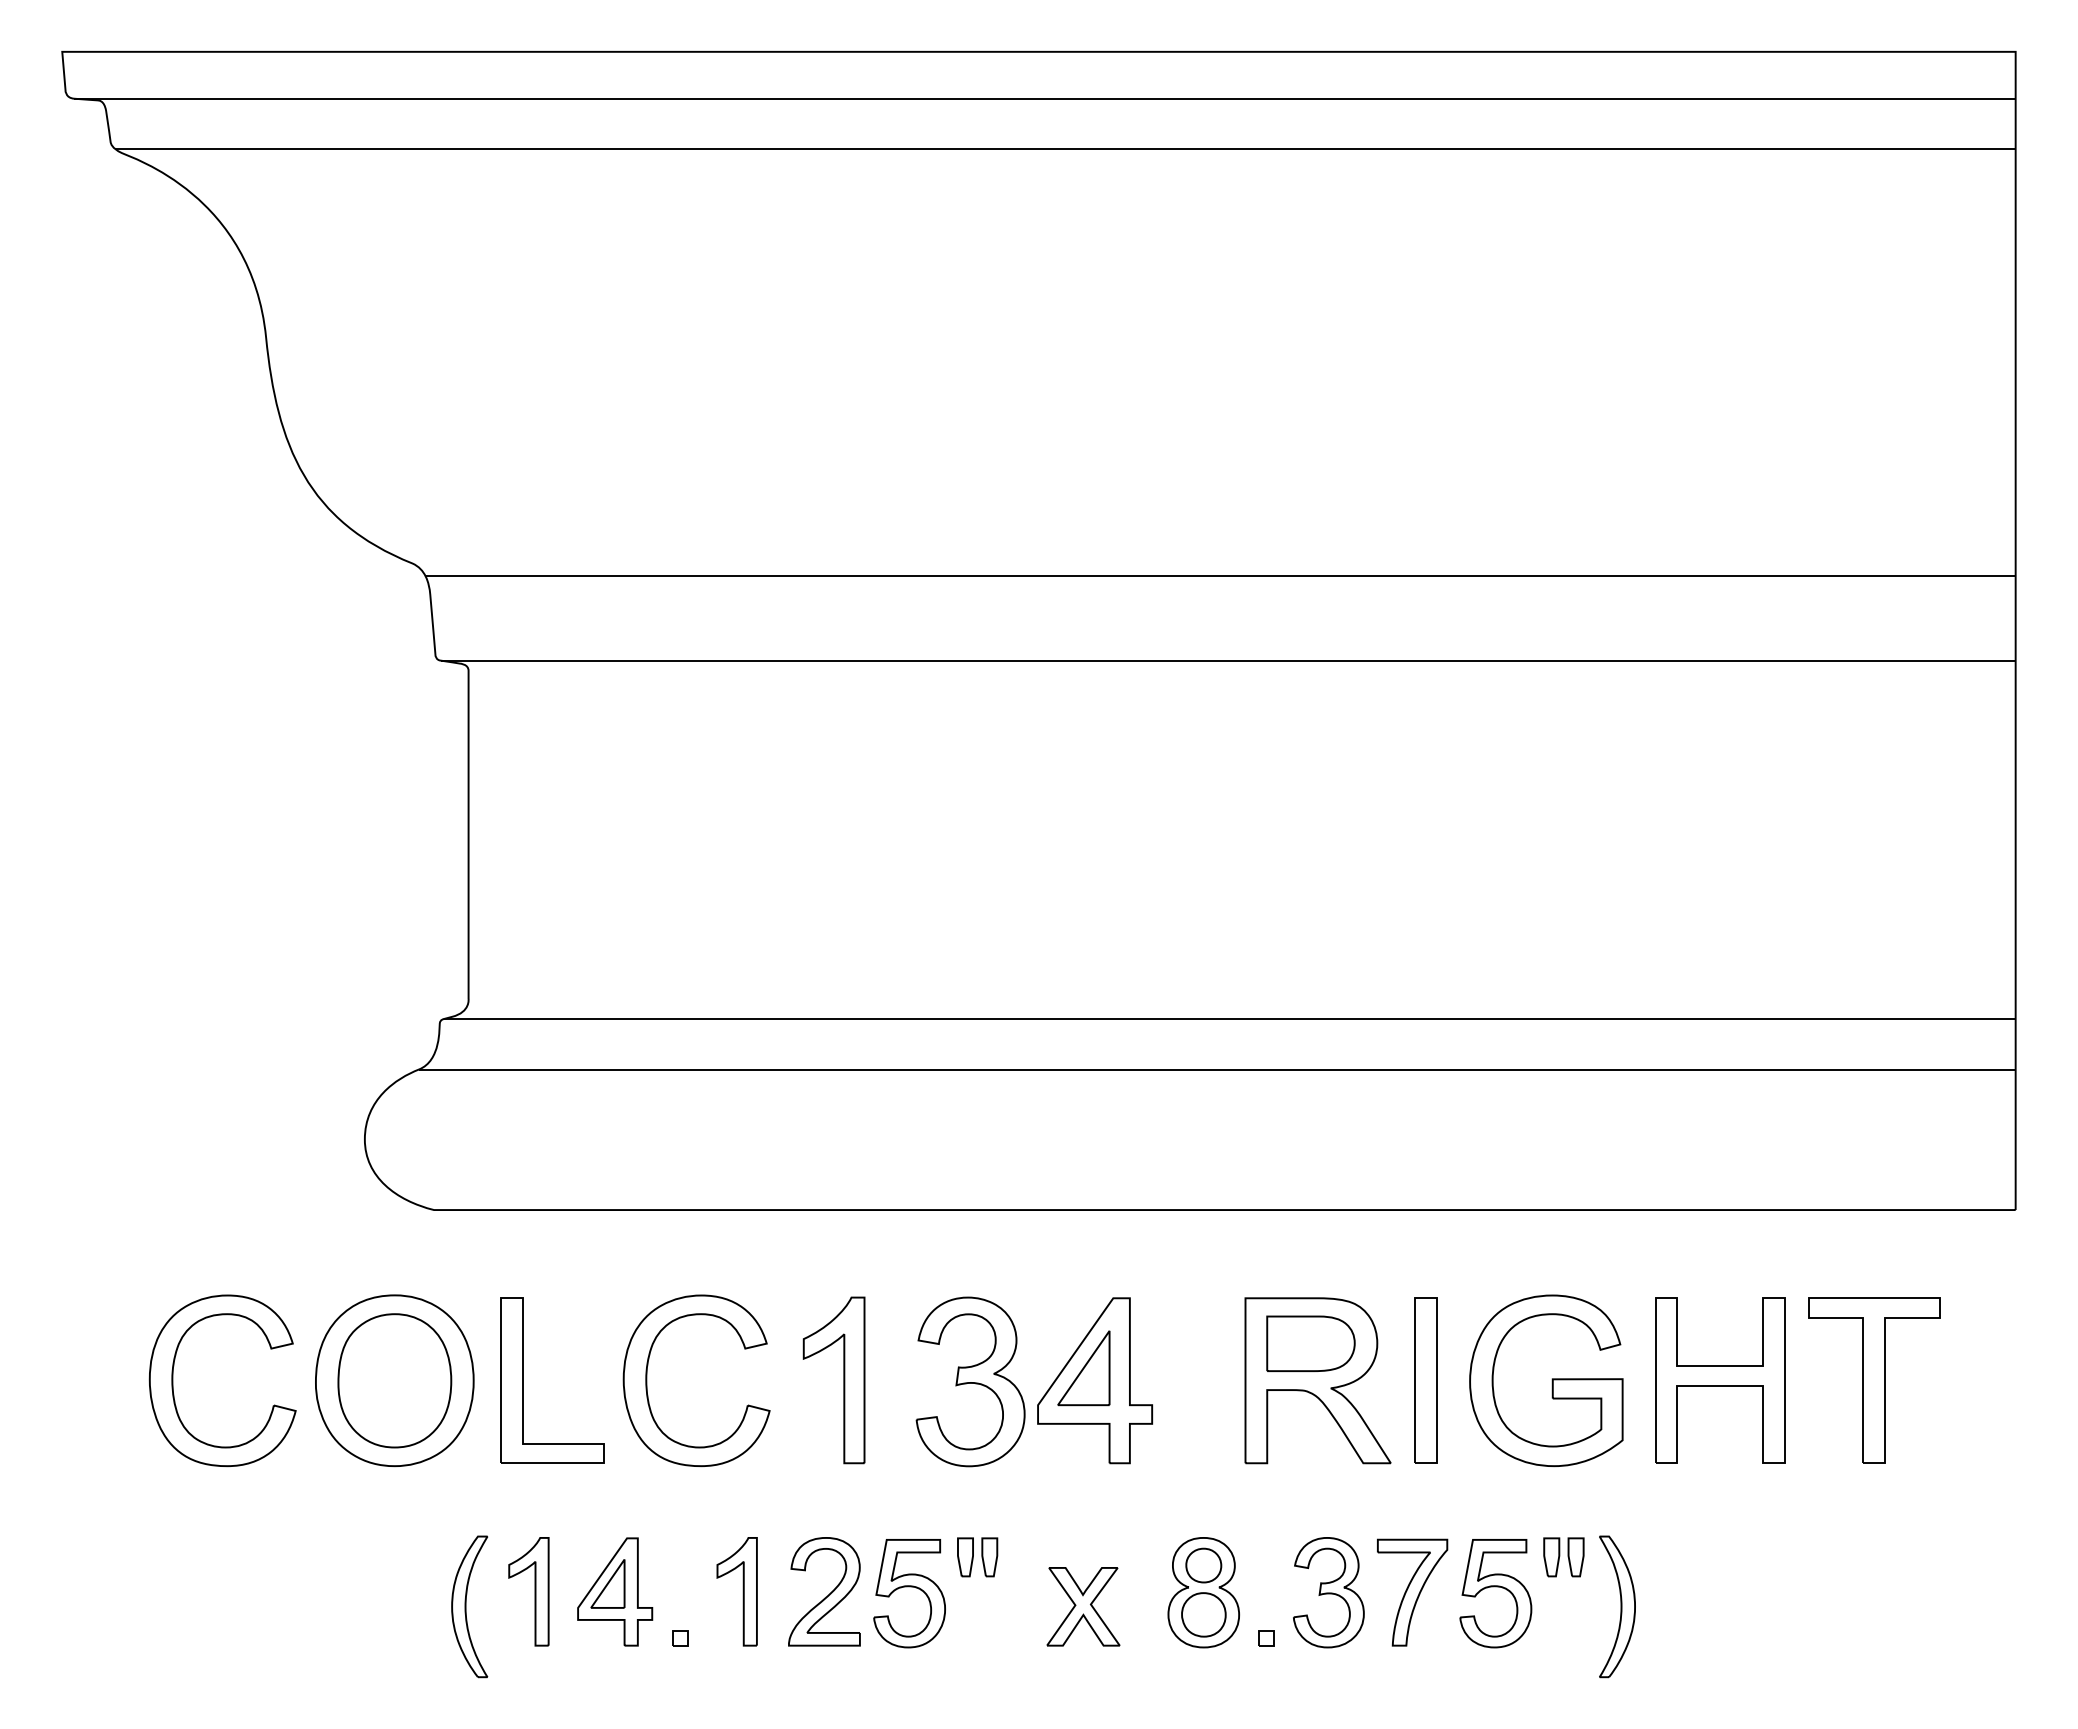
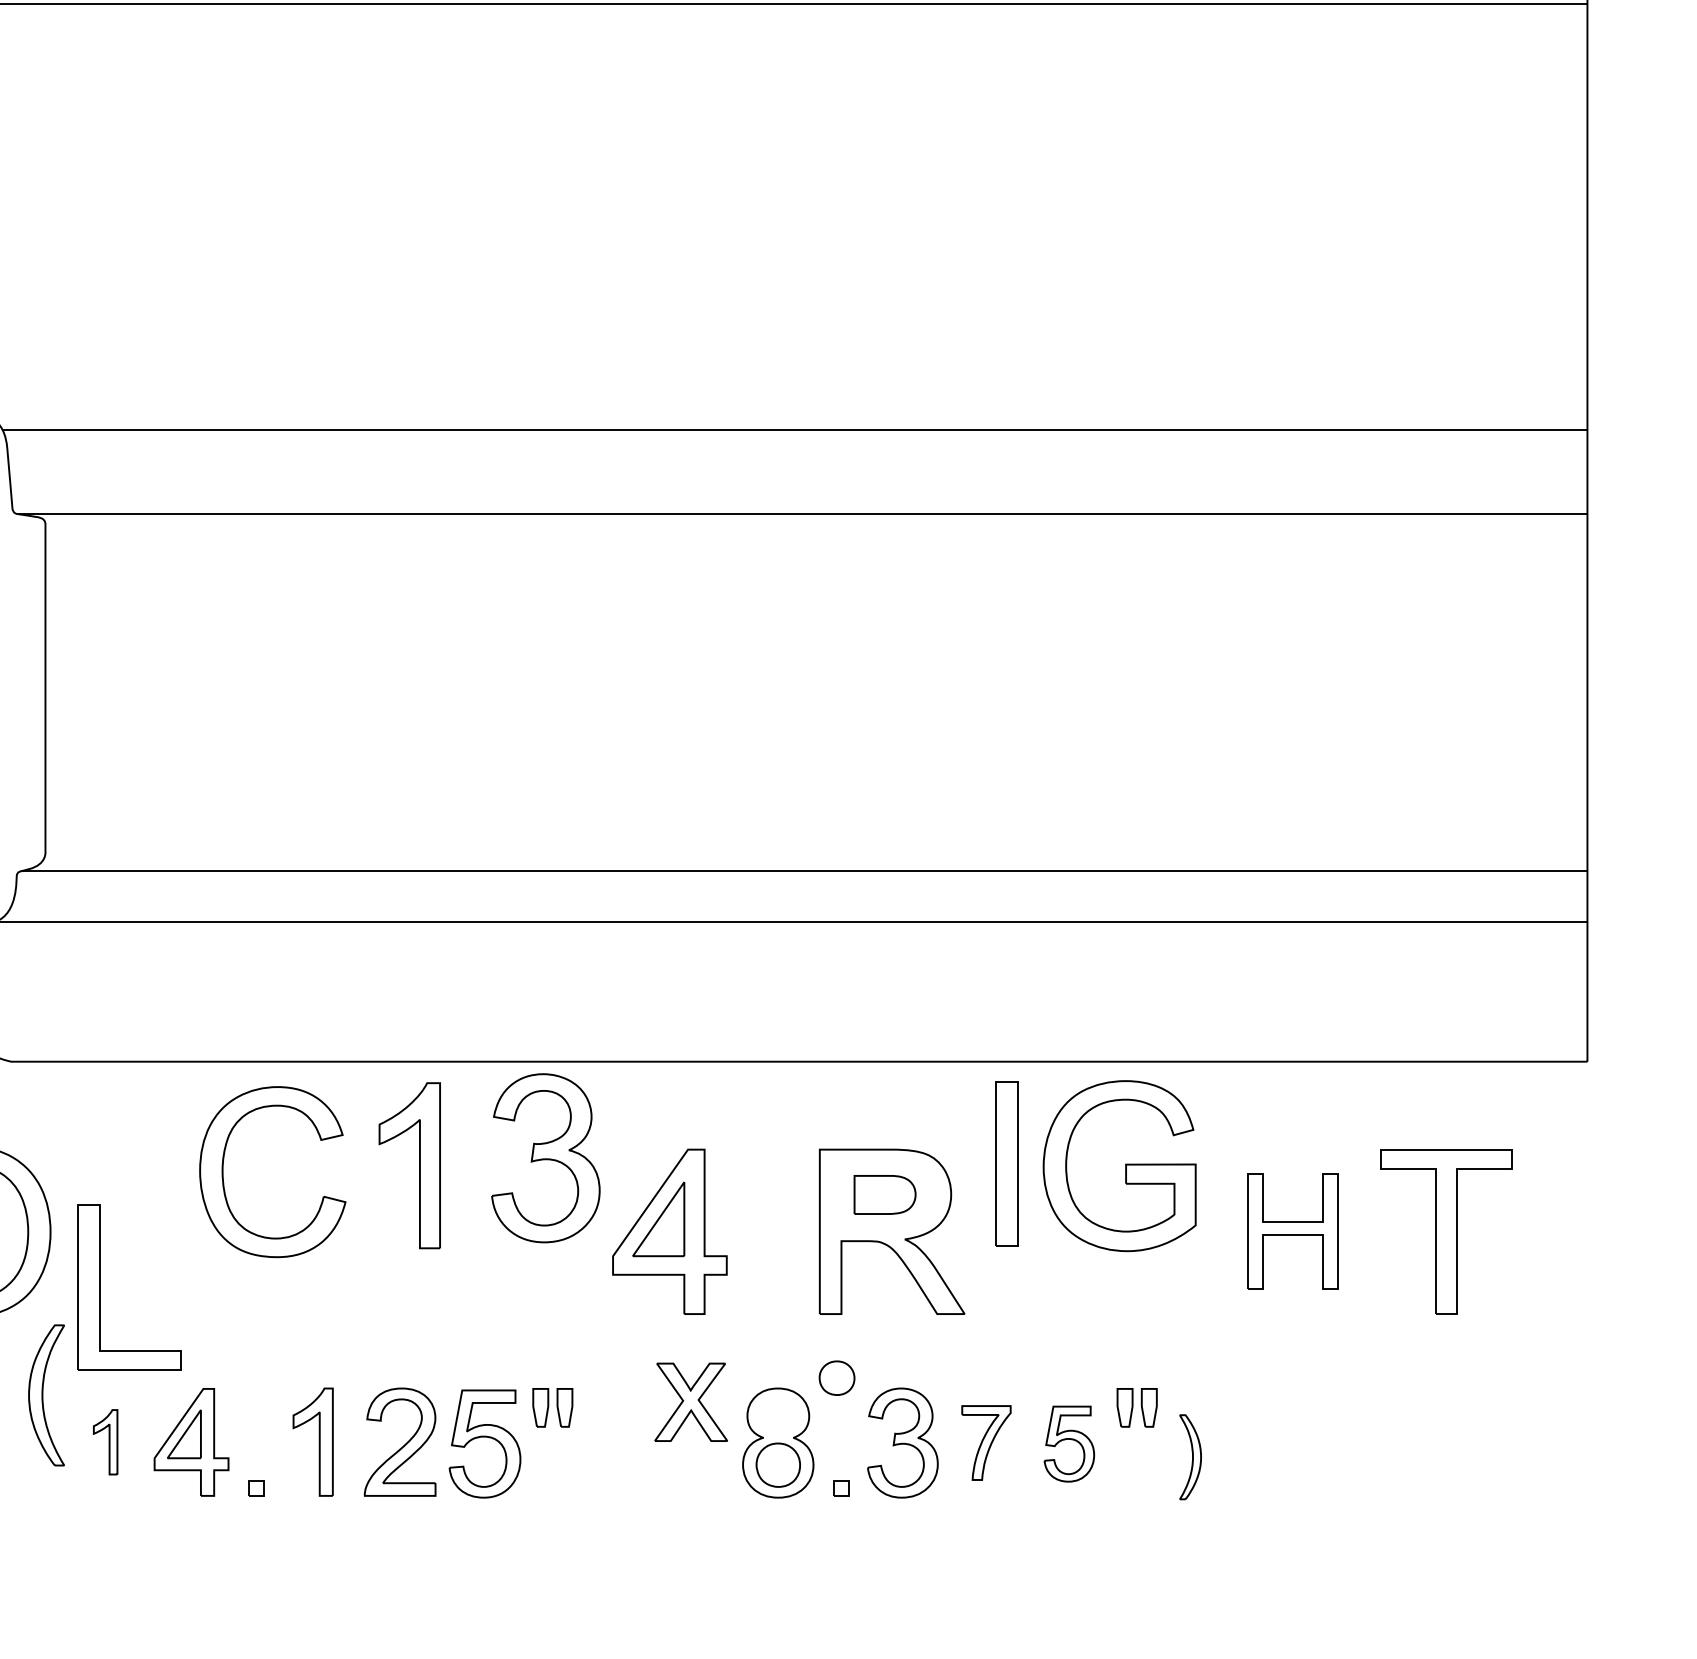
part: (1310, 1343) -> (884, 1194), size x0.7
part: (523, 1380) -> (100, 1287), moved
part: (647, 1380) -> (223, 1171), moved
part: (843, 1380) -> (419, 1165), moved
part: (1425, 1380) -> (1006, 1163), moved
part: (1546, 1380) -> (1119, 1165), moved
part: (1720, 1380) -> (1293, 1231), size x0.7
part: (970, 1381) -> (545, 1157), moved
part: (1203, 1565) -> (836, 1378), moved
part: (528, 1591) -> (105, 1441), size x0.6
part: (1412, 1592) -> (986, 1442), size x0.7
part: (1495, 1593) -> (1068, 1443), size x0.7
part: (469, 1606) -> (46, 1395), moved
part: (1083, 1606) -> (691, 1402), moved
part: (1617, 1606) -> (1190, 1456), size x0.6

